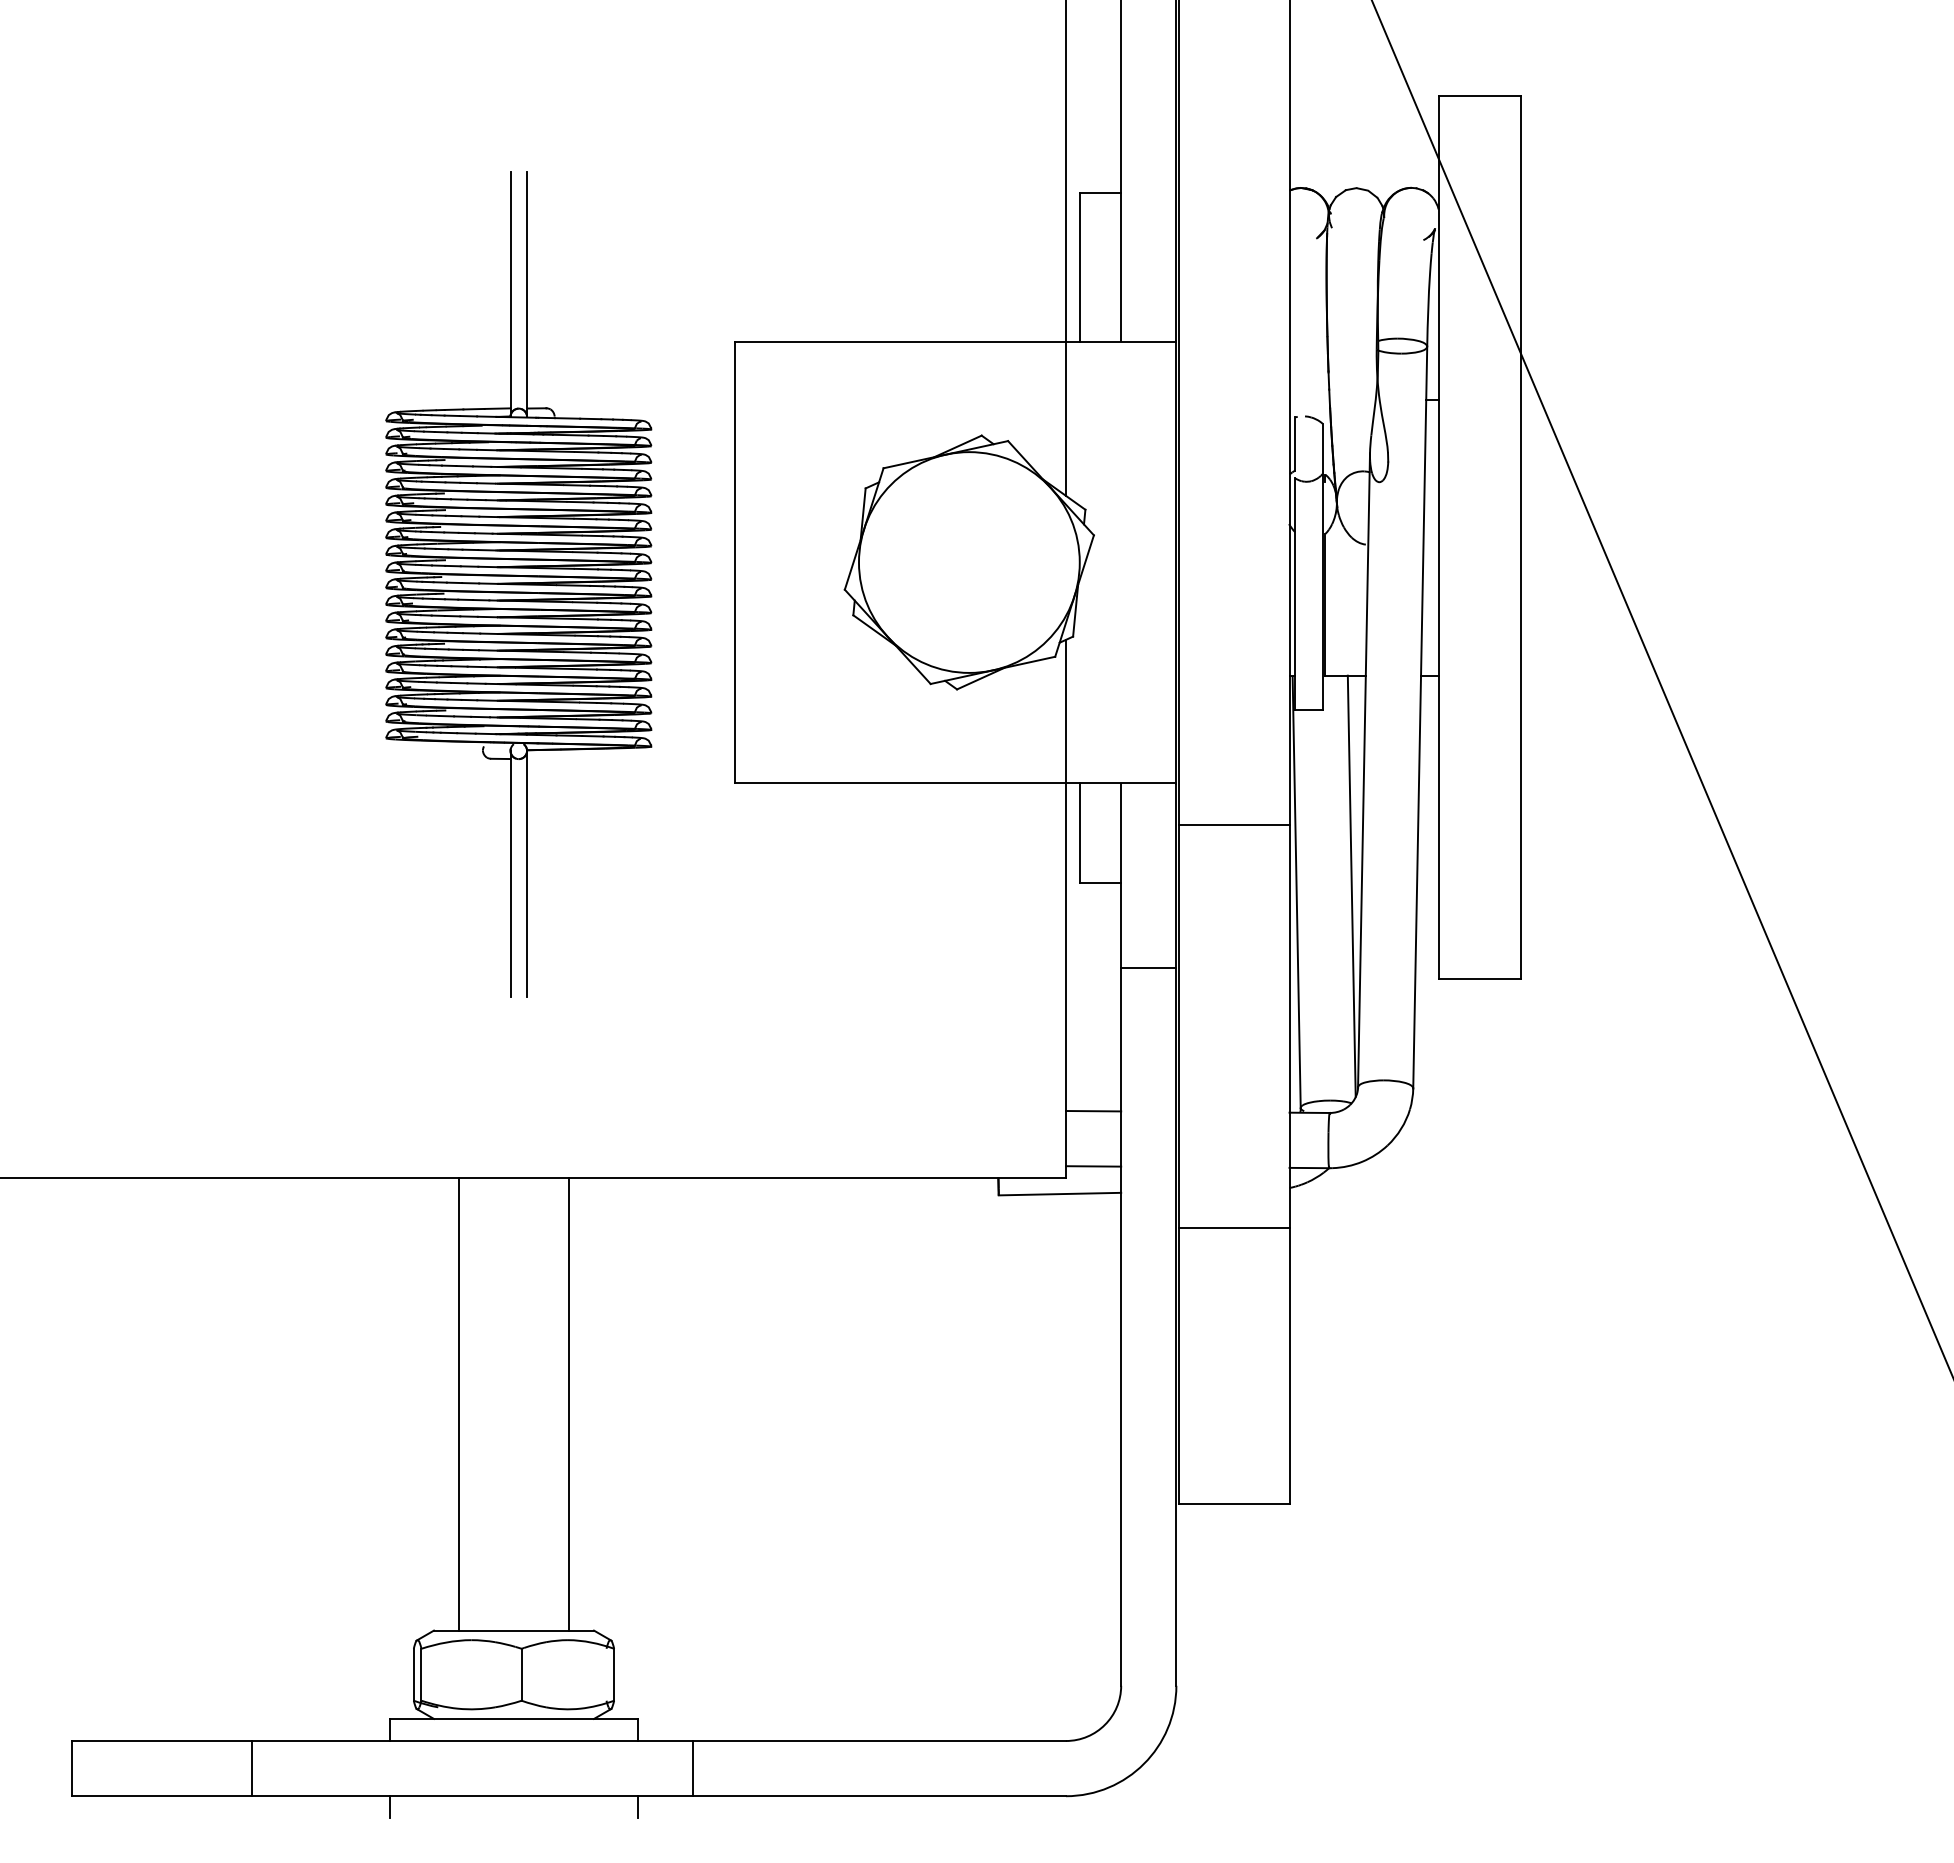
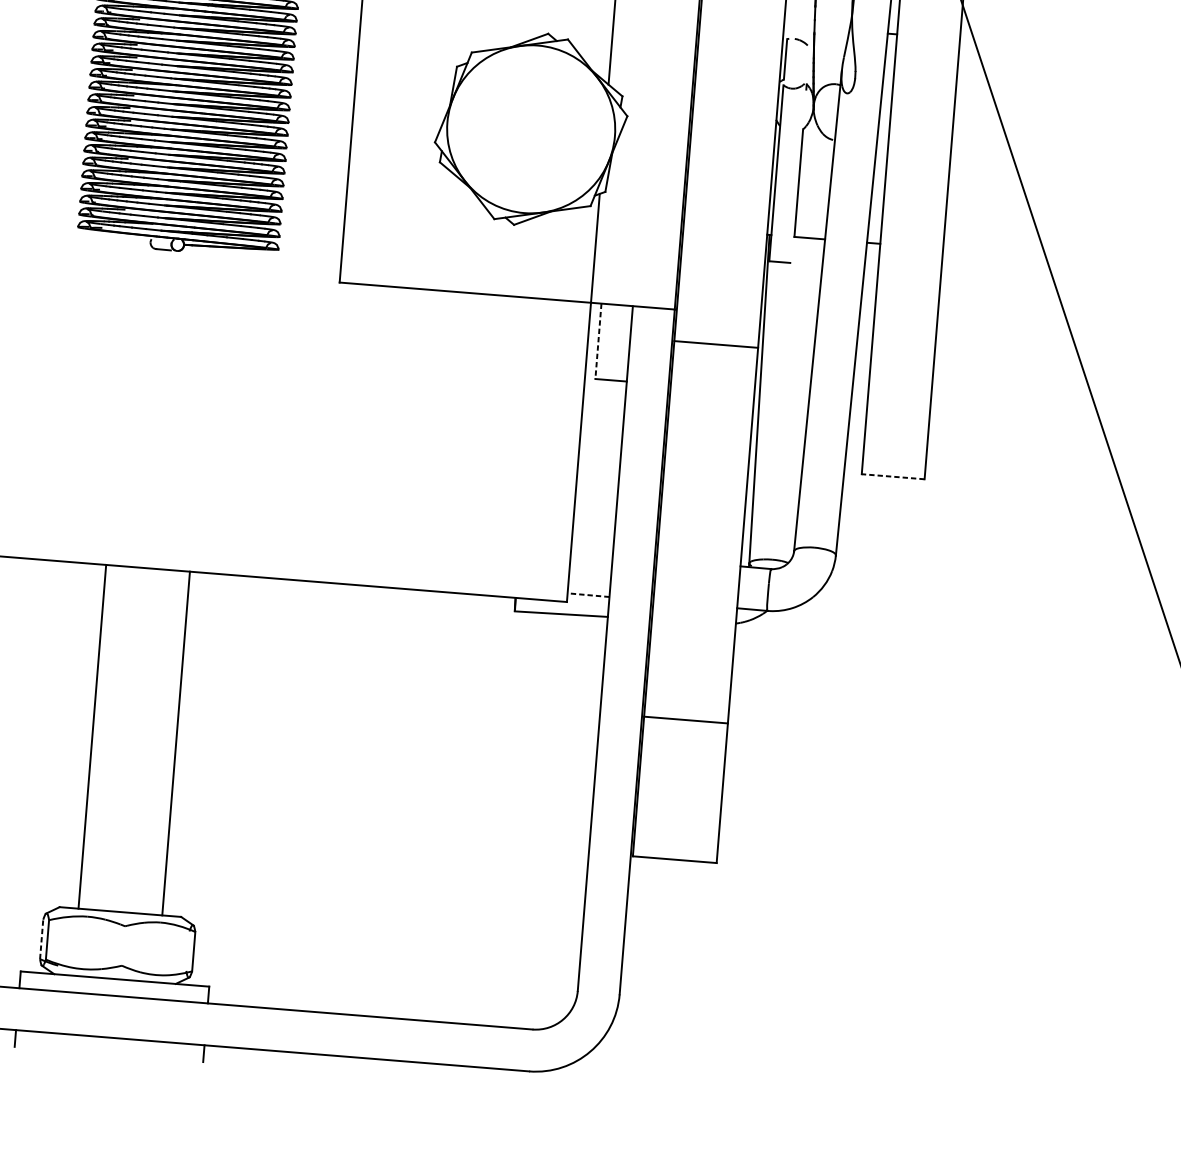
line: (1322, 566) -> (798, 153), removed
line: (1079, 832) -> (598, 340), solid -> dashed
line: (510, 873) -> (163, 337), removed
line: (527, 873) -> (176, 338), removed
line: (1351, 885) -> (801, 397), removed
line: (1148, 968) -> (642, 448), removed
line: (1479, 979) -> (892, 476), solid -> dashed
line: (1093, 1111) -> (591, 553), removed
line: (1093, 1166) -> (588, 595), solid -> dashed
line: (1234, 1227) -> (686, 719), moved
line: (413, 1674) -> (41, 939), solid -> dashed
line: (521, 1674) -> (123, 945), removed
line: (693, 1768) -> (248, 1027), removed

